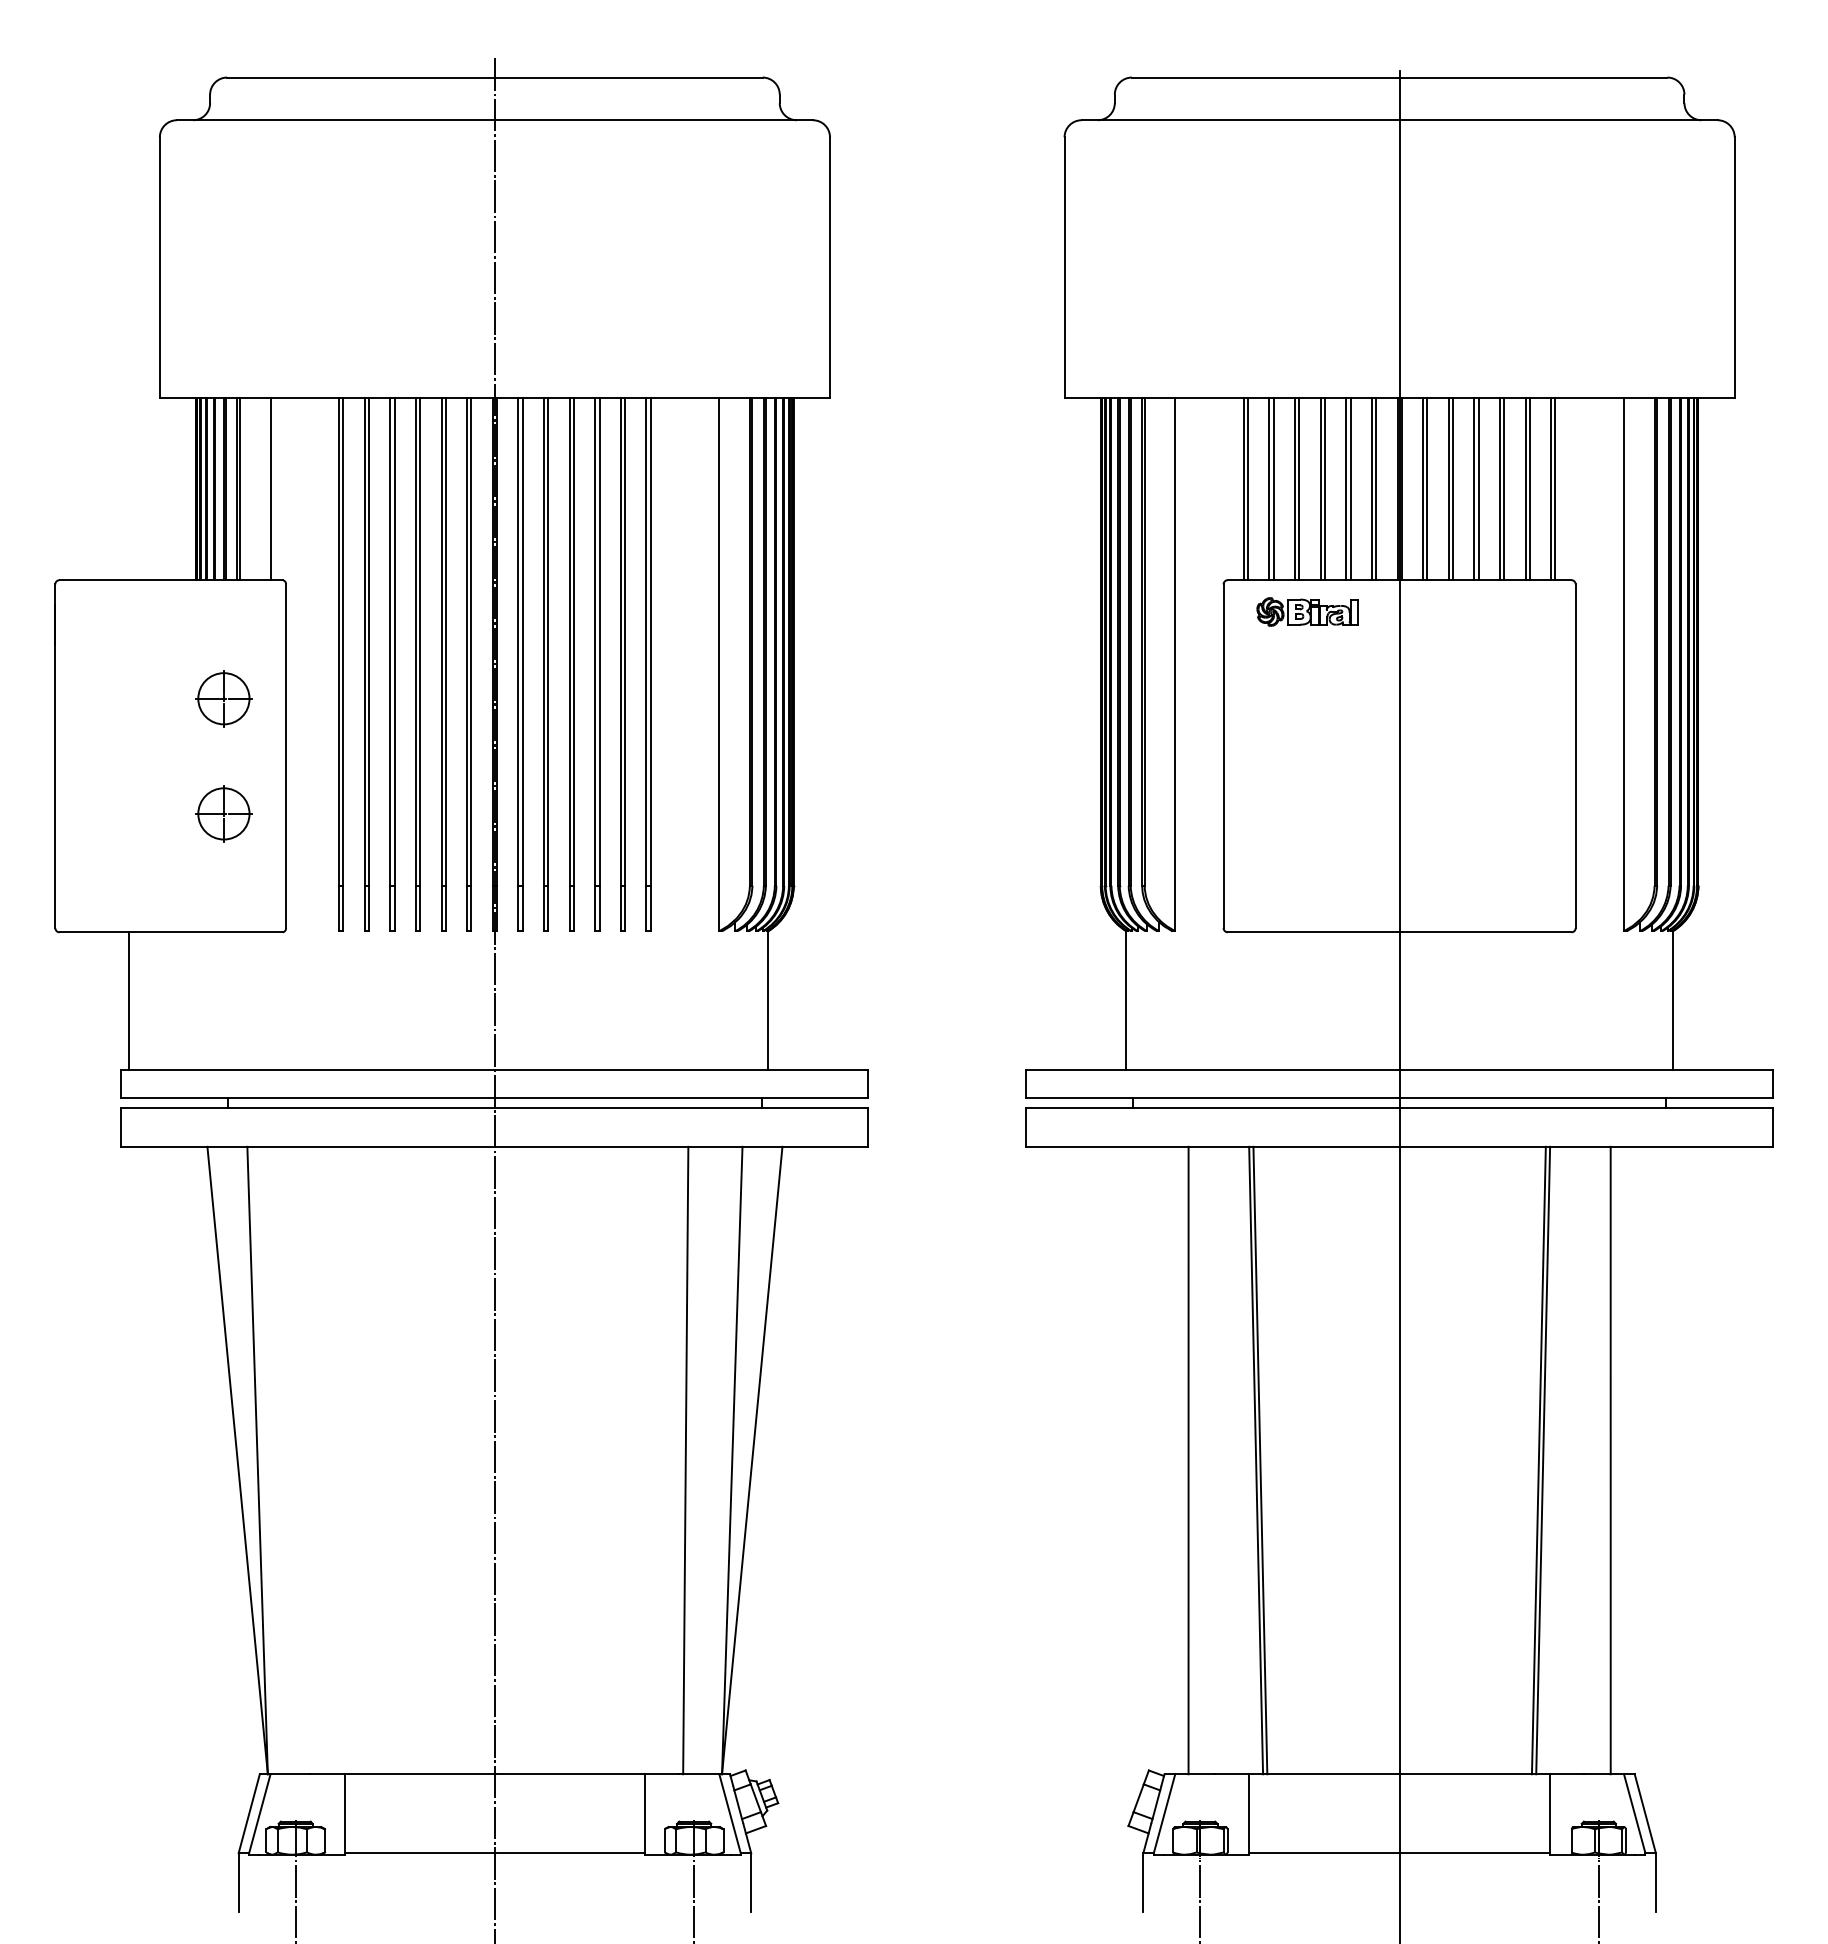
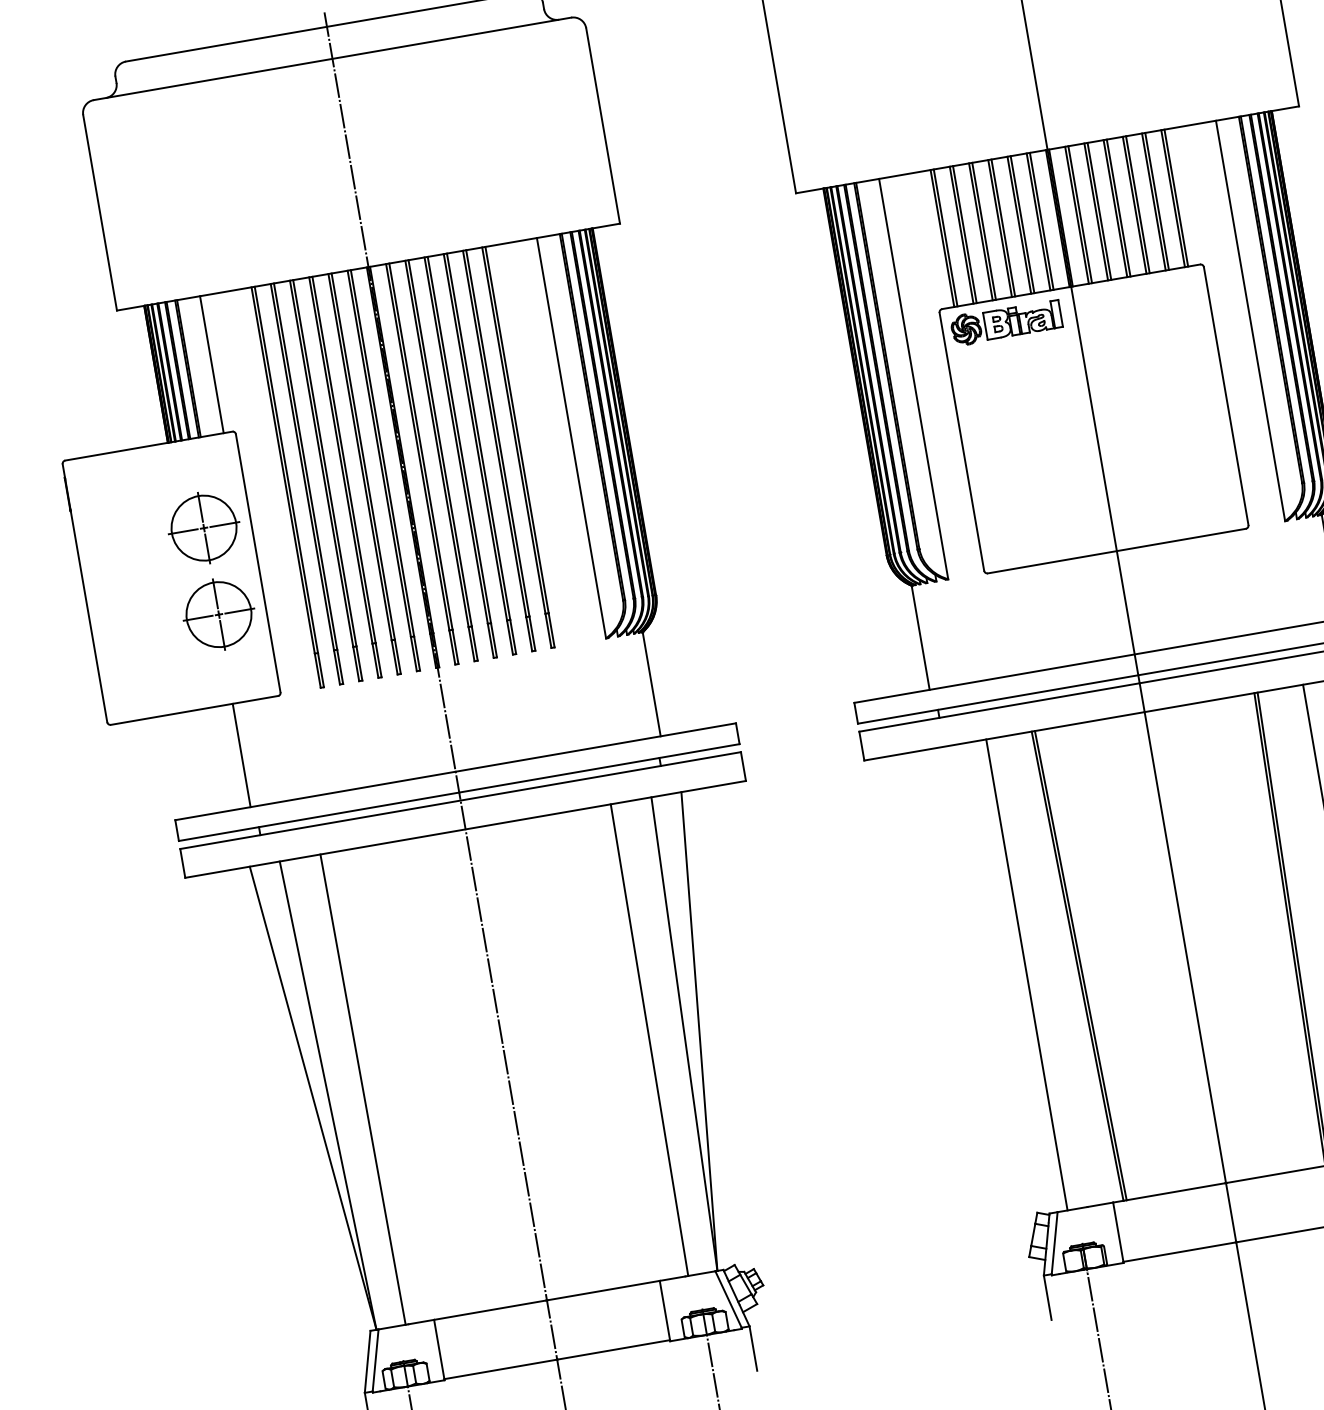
part: (1307, 611) -> (1006, 322), size x1.43
part: (223, 698) -> (203, 528), size x1.67
part: (223, 813) -> (218, 614), size x1.67
line: (128, 1000) -> (241, 755), moved
line: (303, 1460) -> (362, 1089), added

